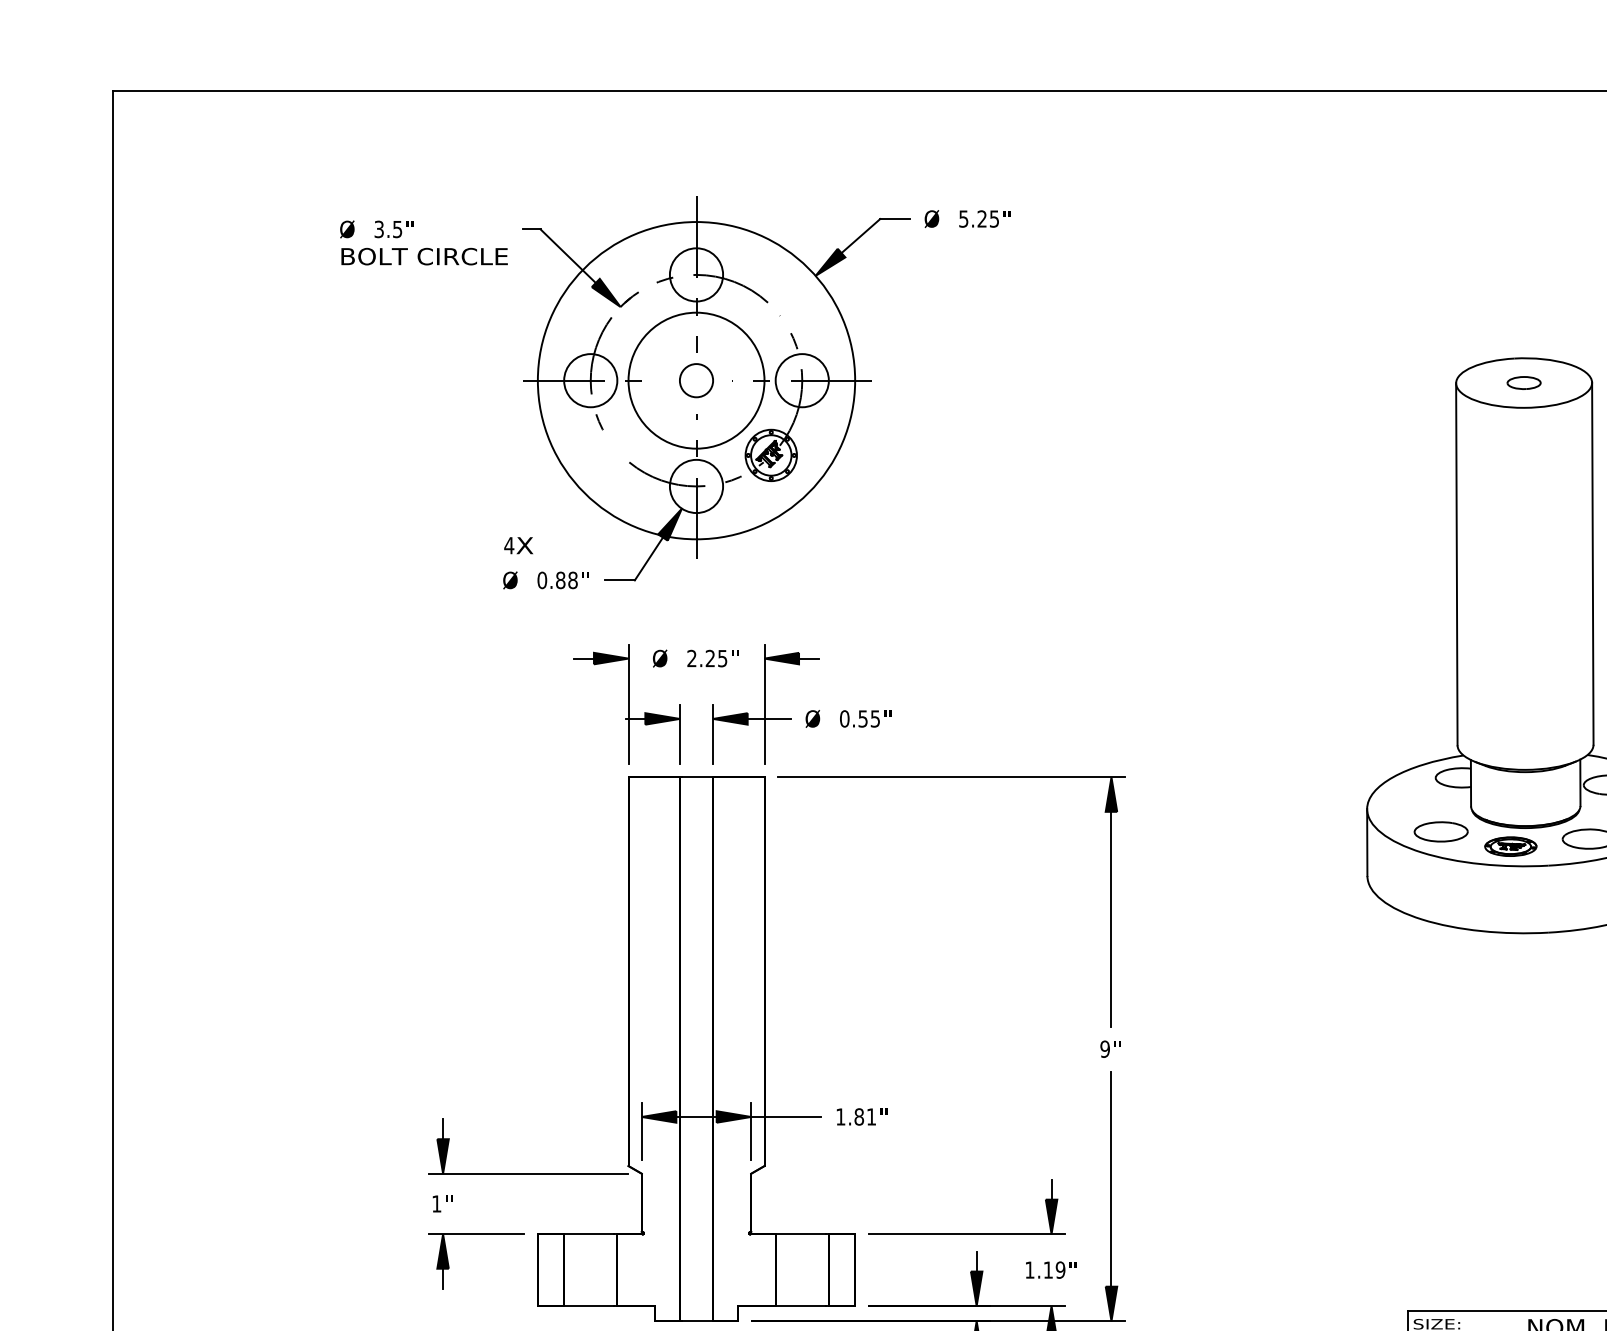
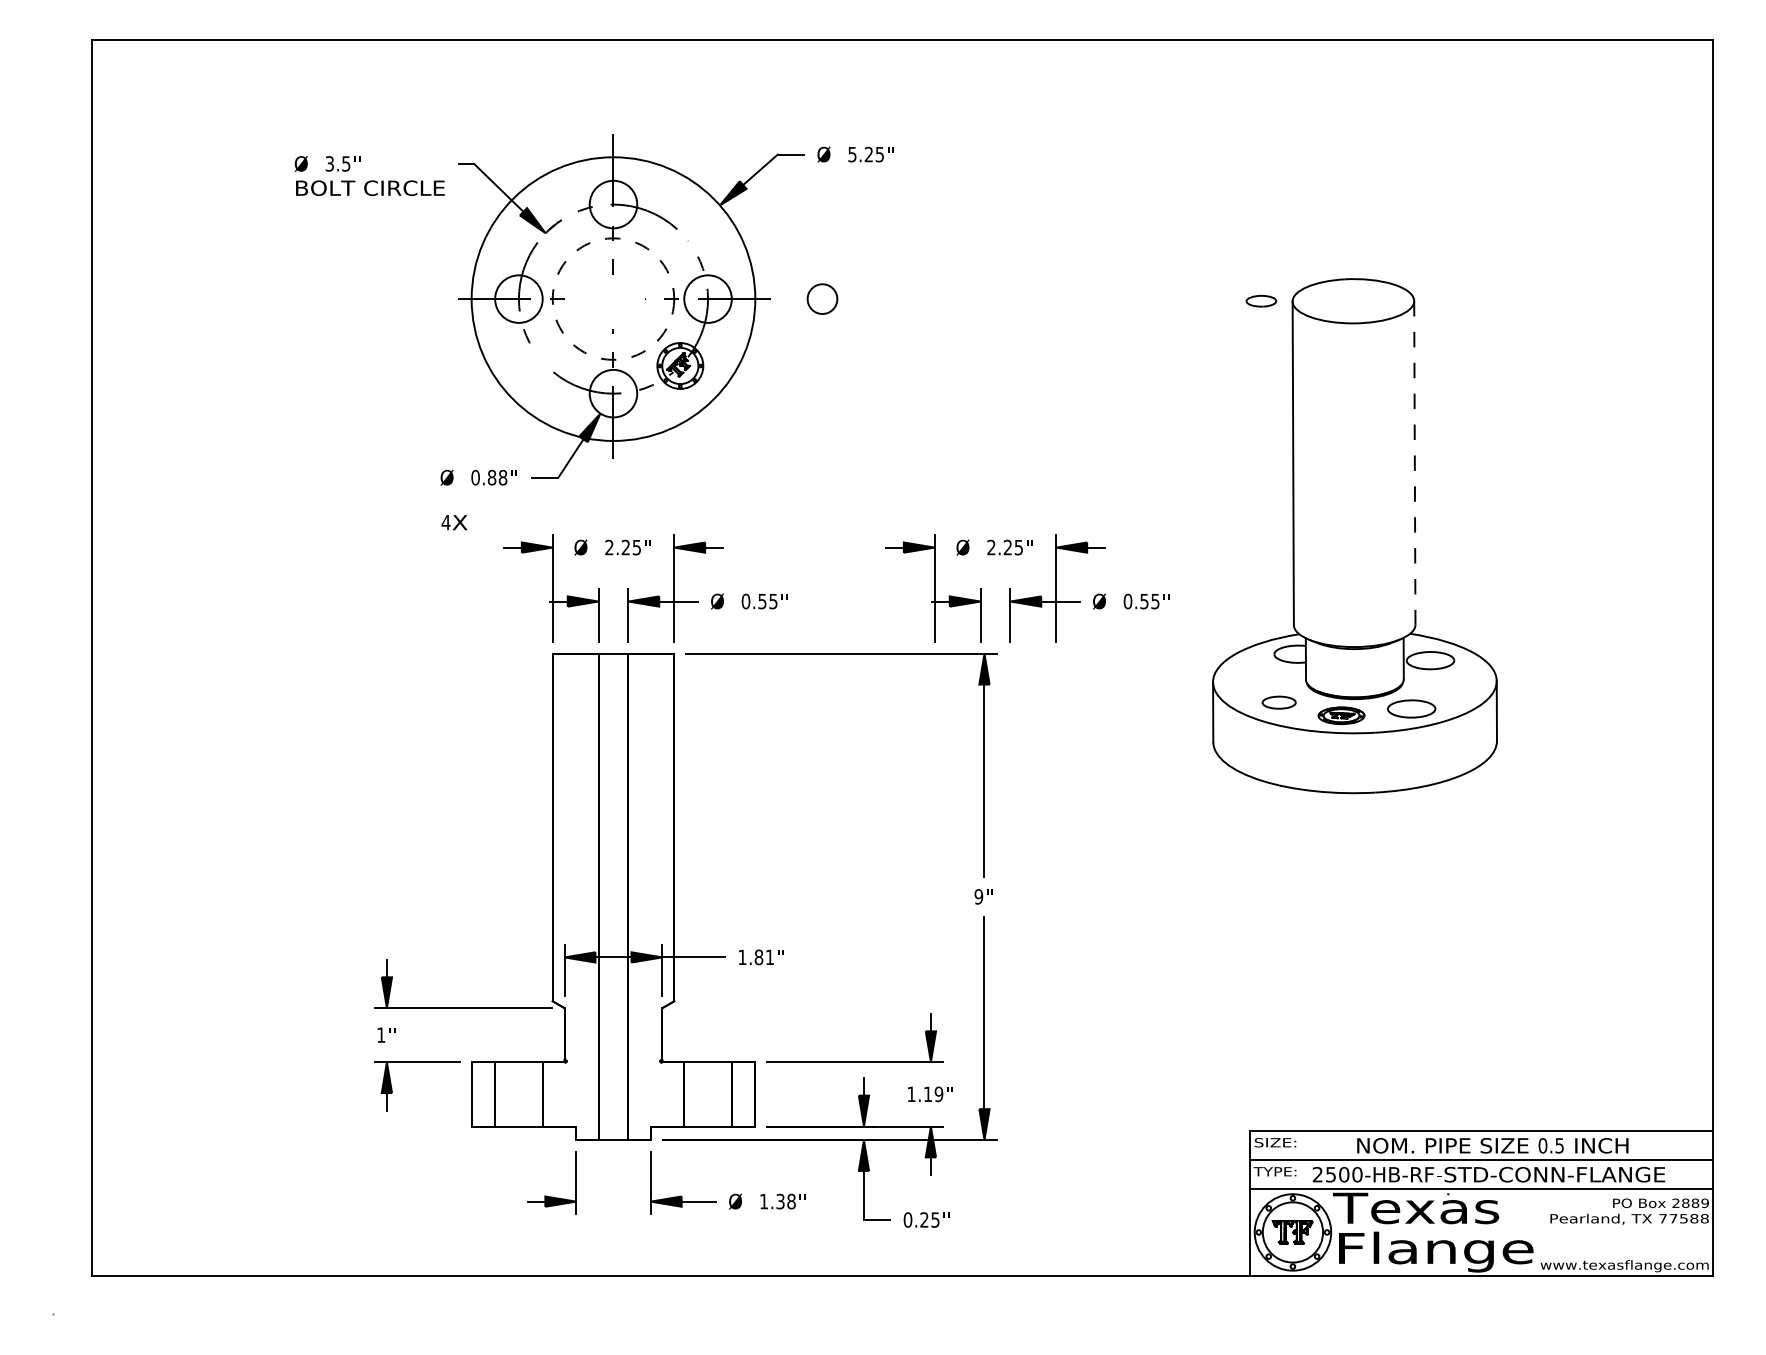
circle: (696, 379) -> (613, 298), solid -> dashed
circle: (696, 379) -> (822, 298), moved
part: (1524, 383) -> (1261, 301), moved
text: (518, 545) -> (454, 522), moved
line: (1592, 563) -> (1414, 462), solid -> dashed
part: (1159, 714) -> (1027, 597), added
part: (1440, 831) -> (1278, 702), size x0.7

